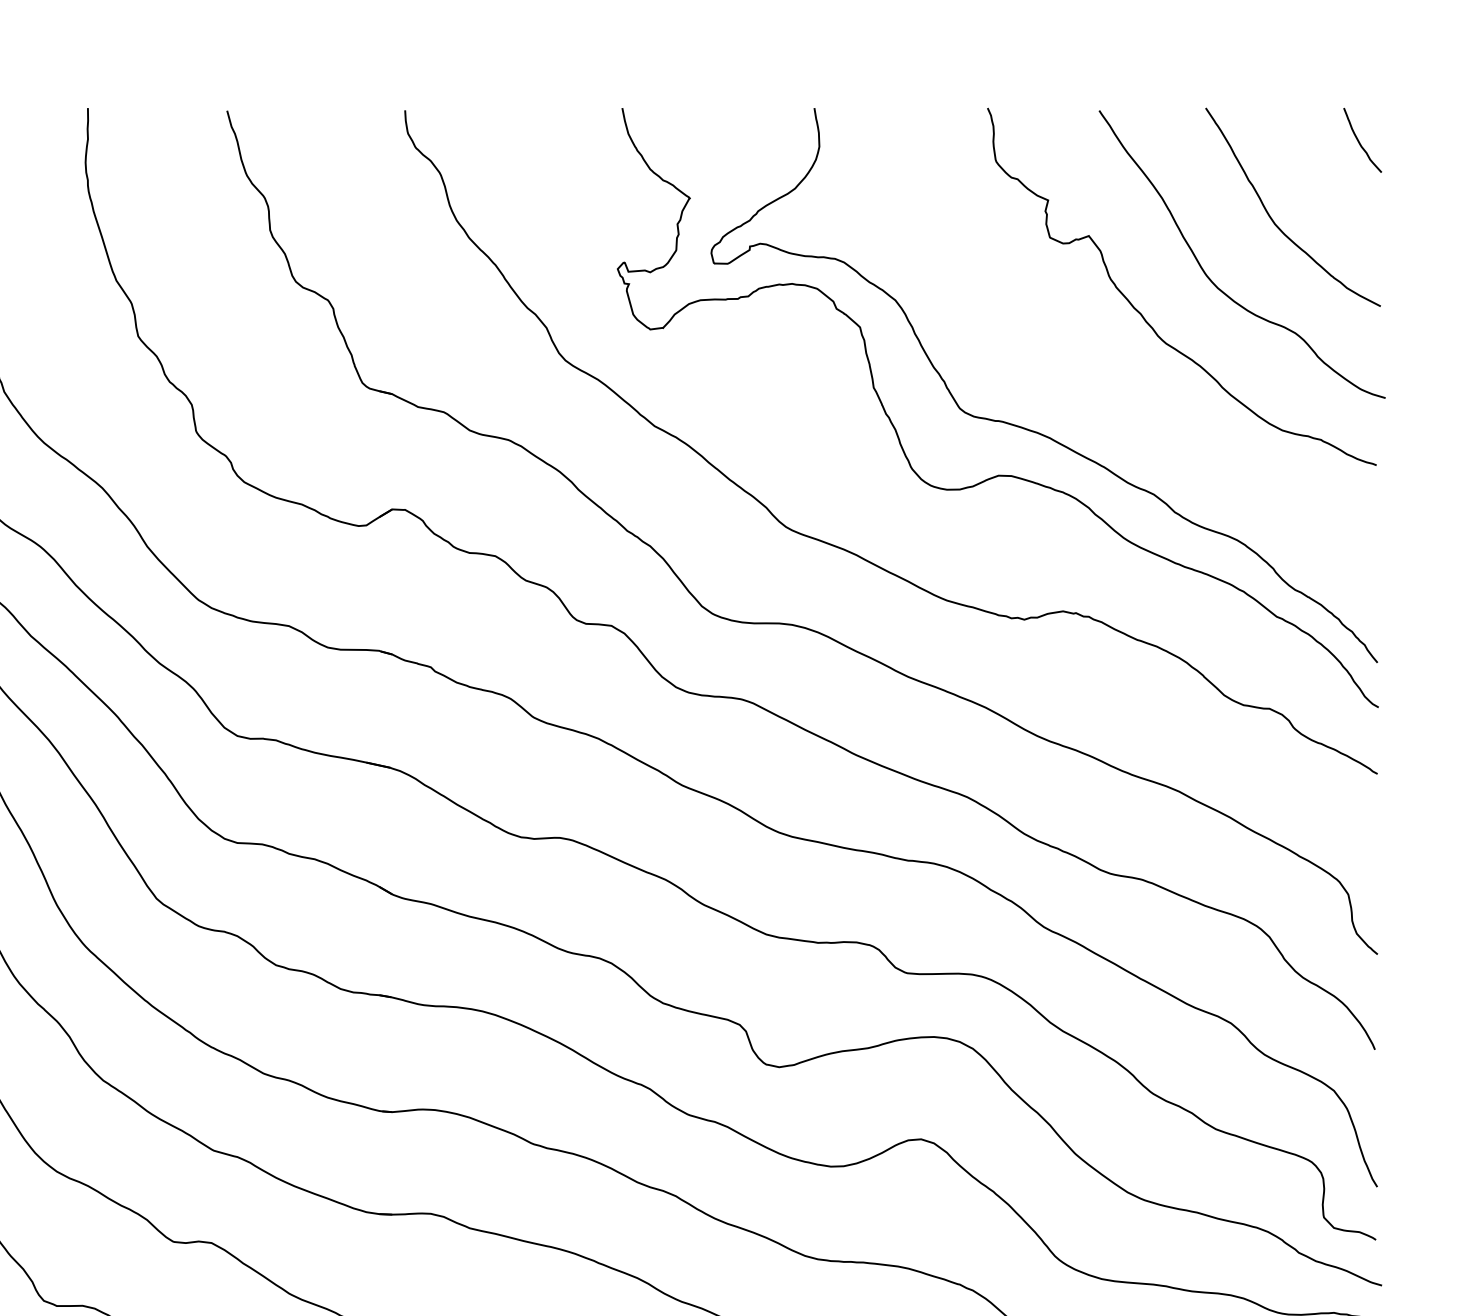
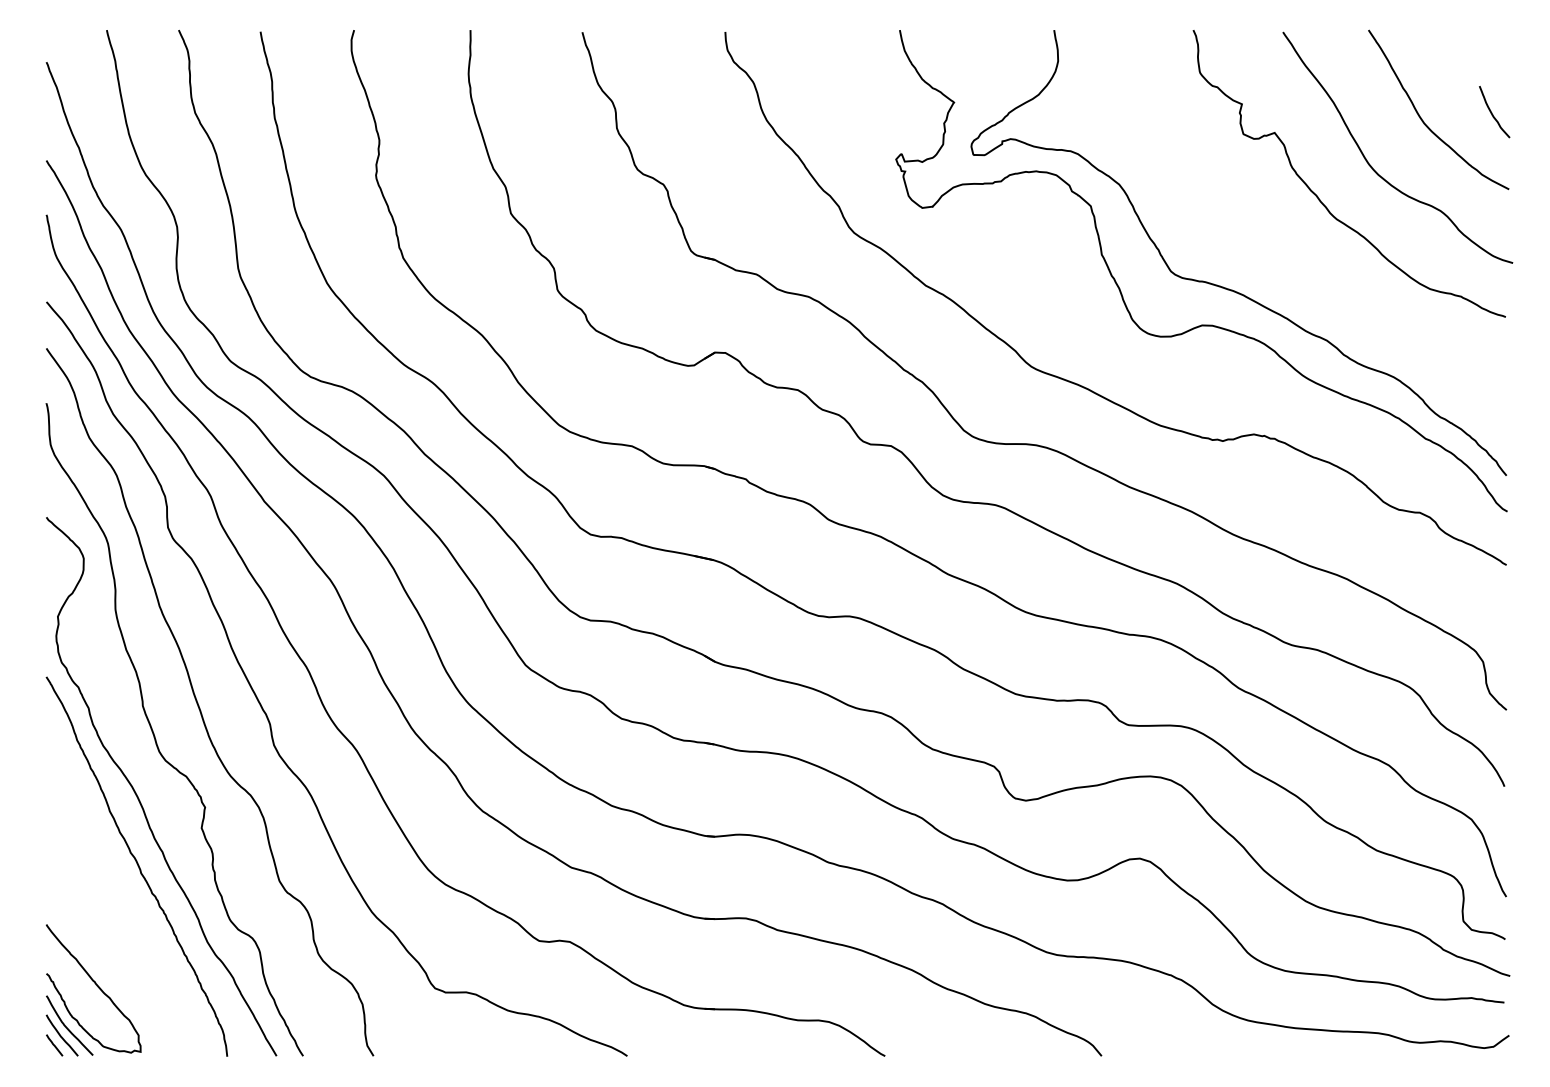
curve: (1360, 140) -> (1492, 112), moved

